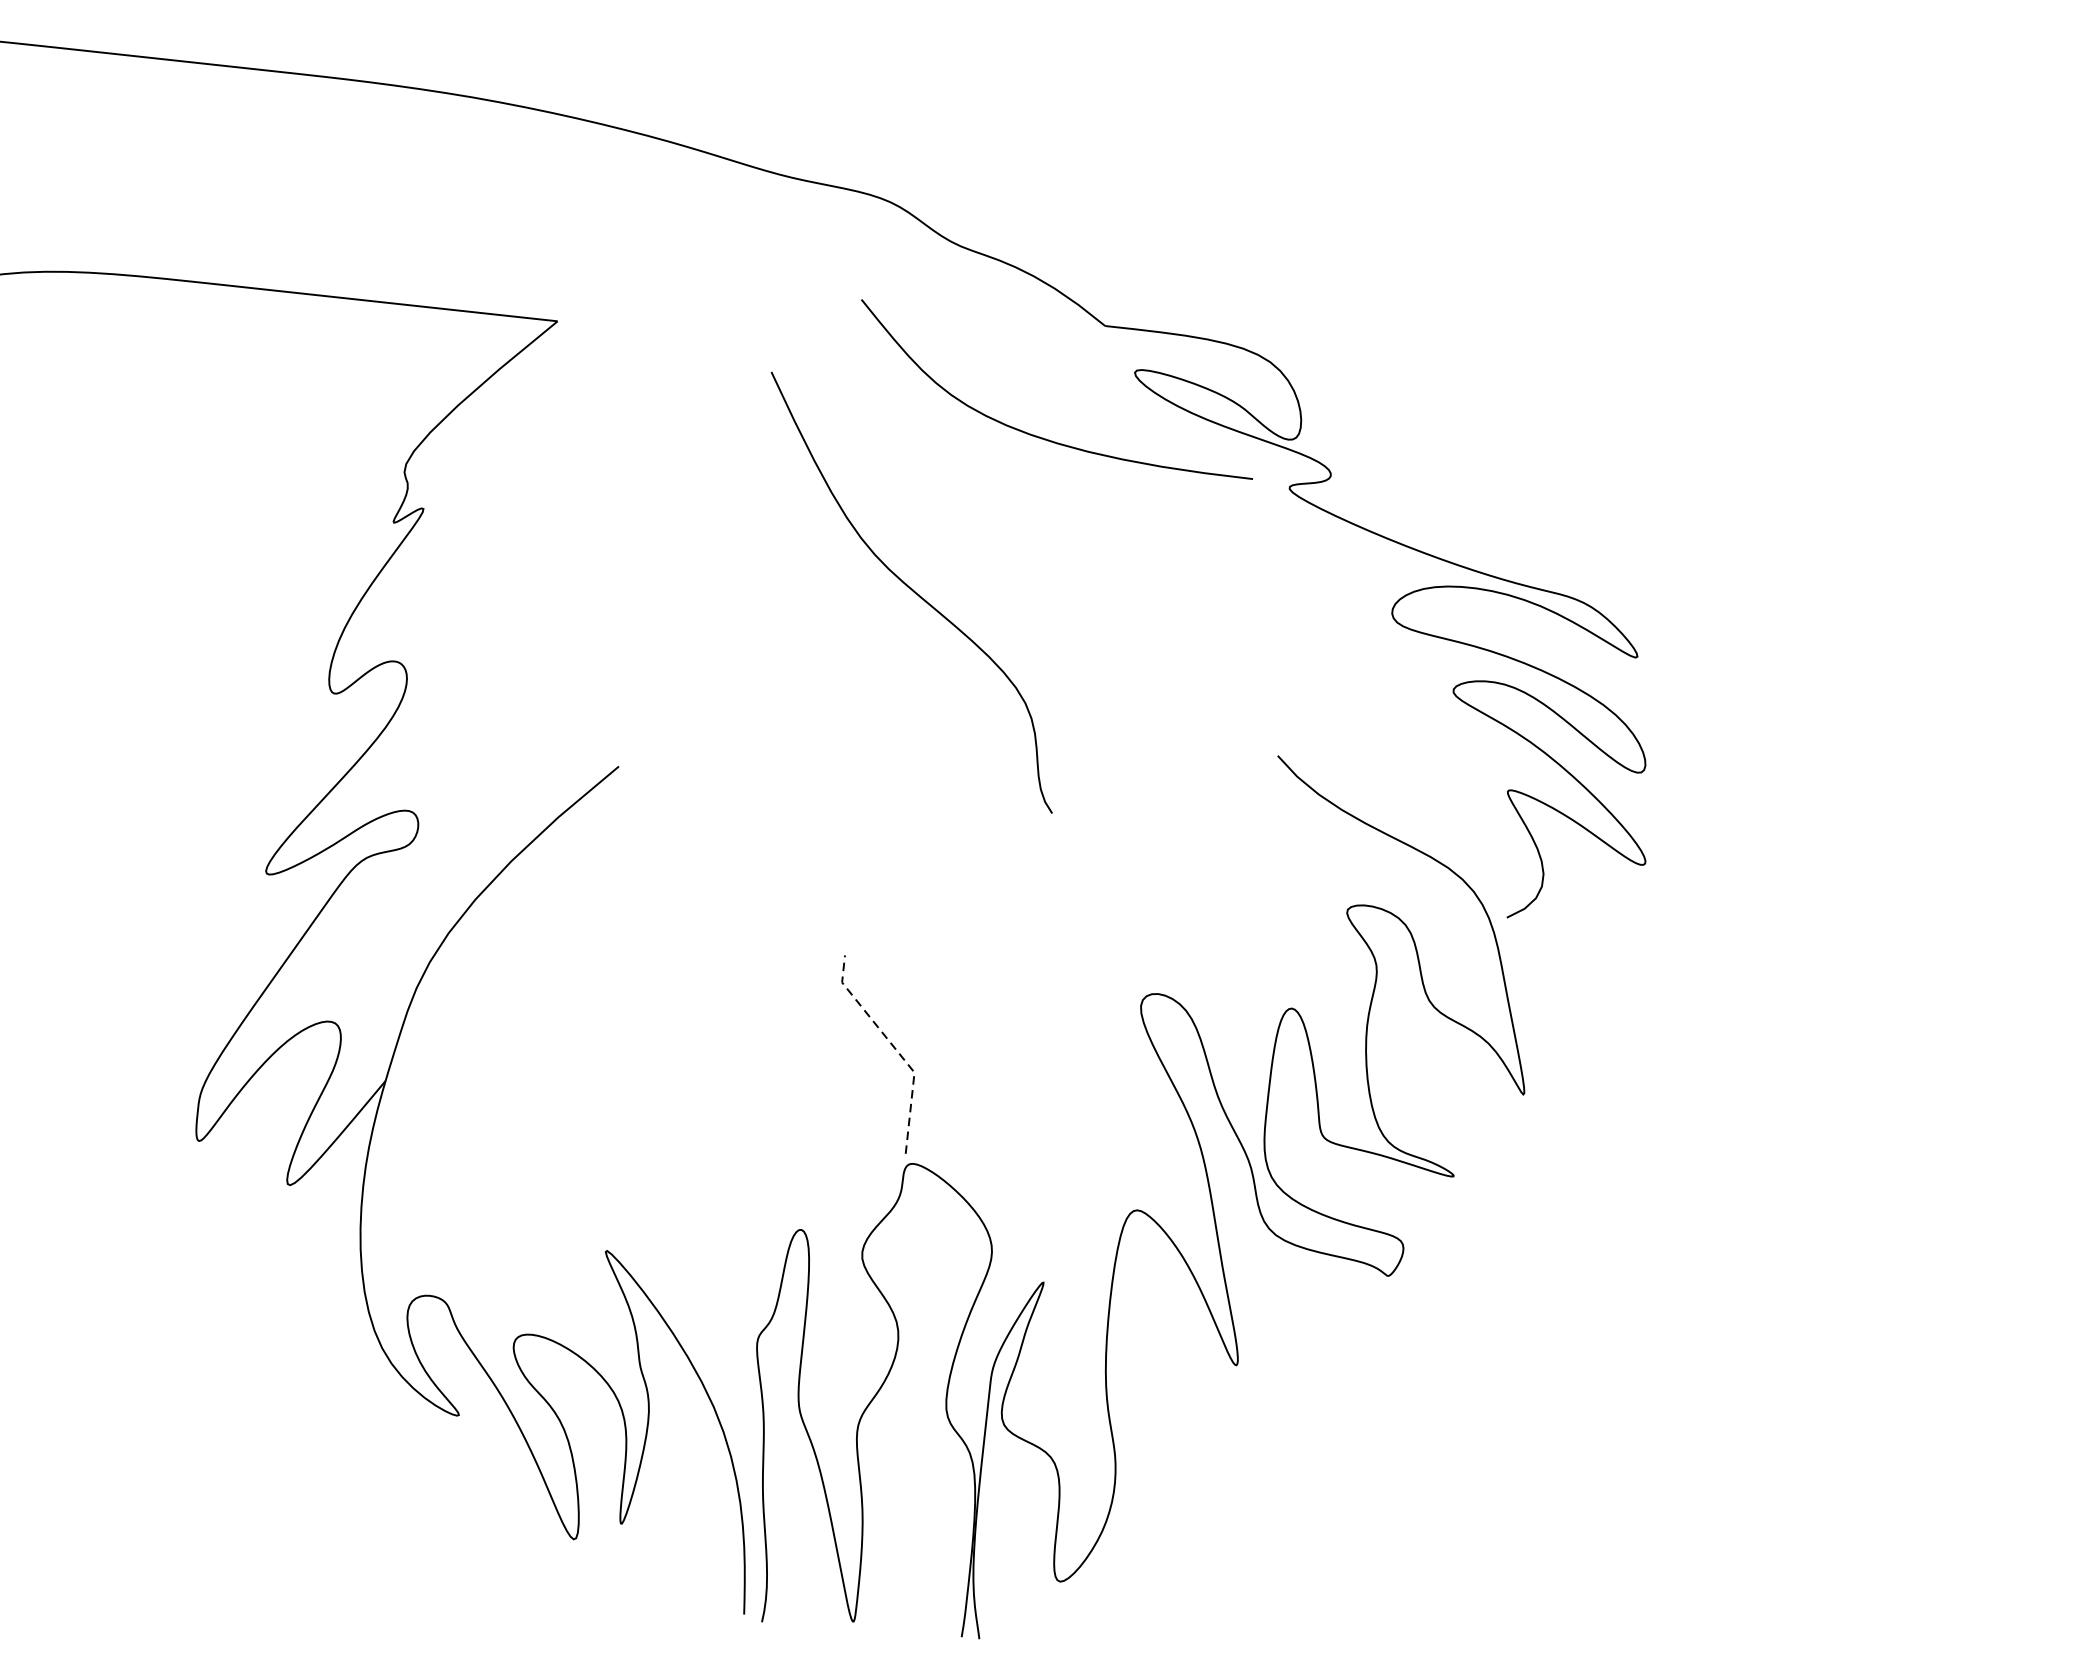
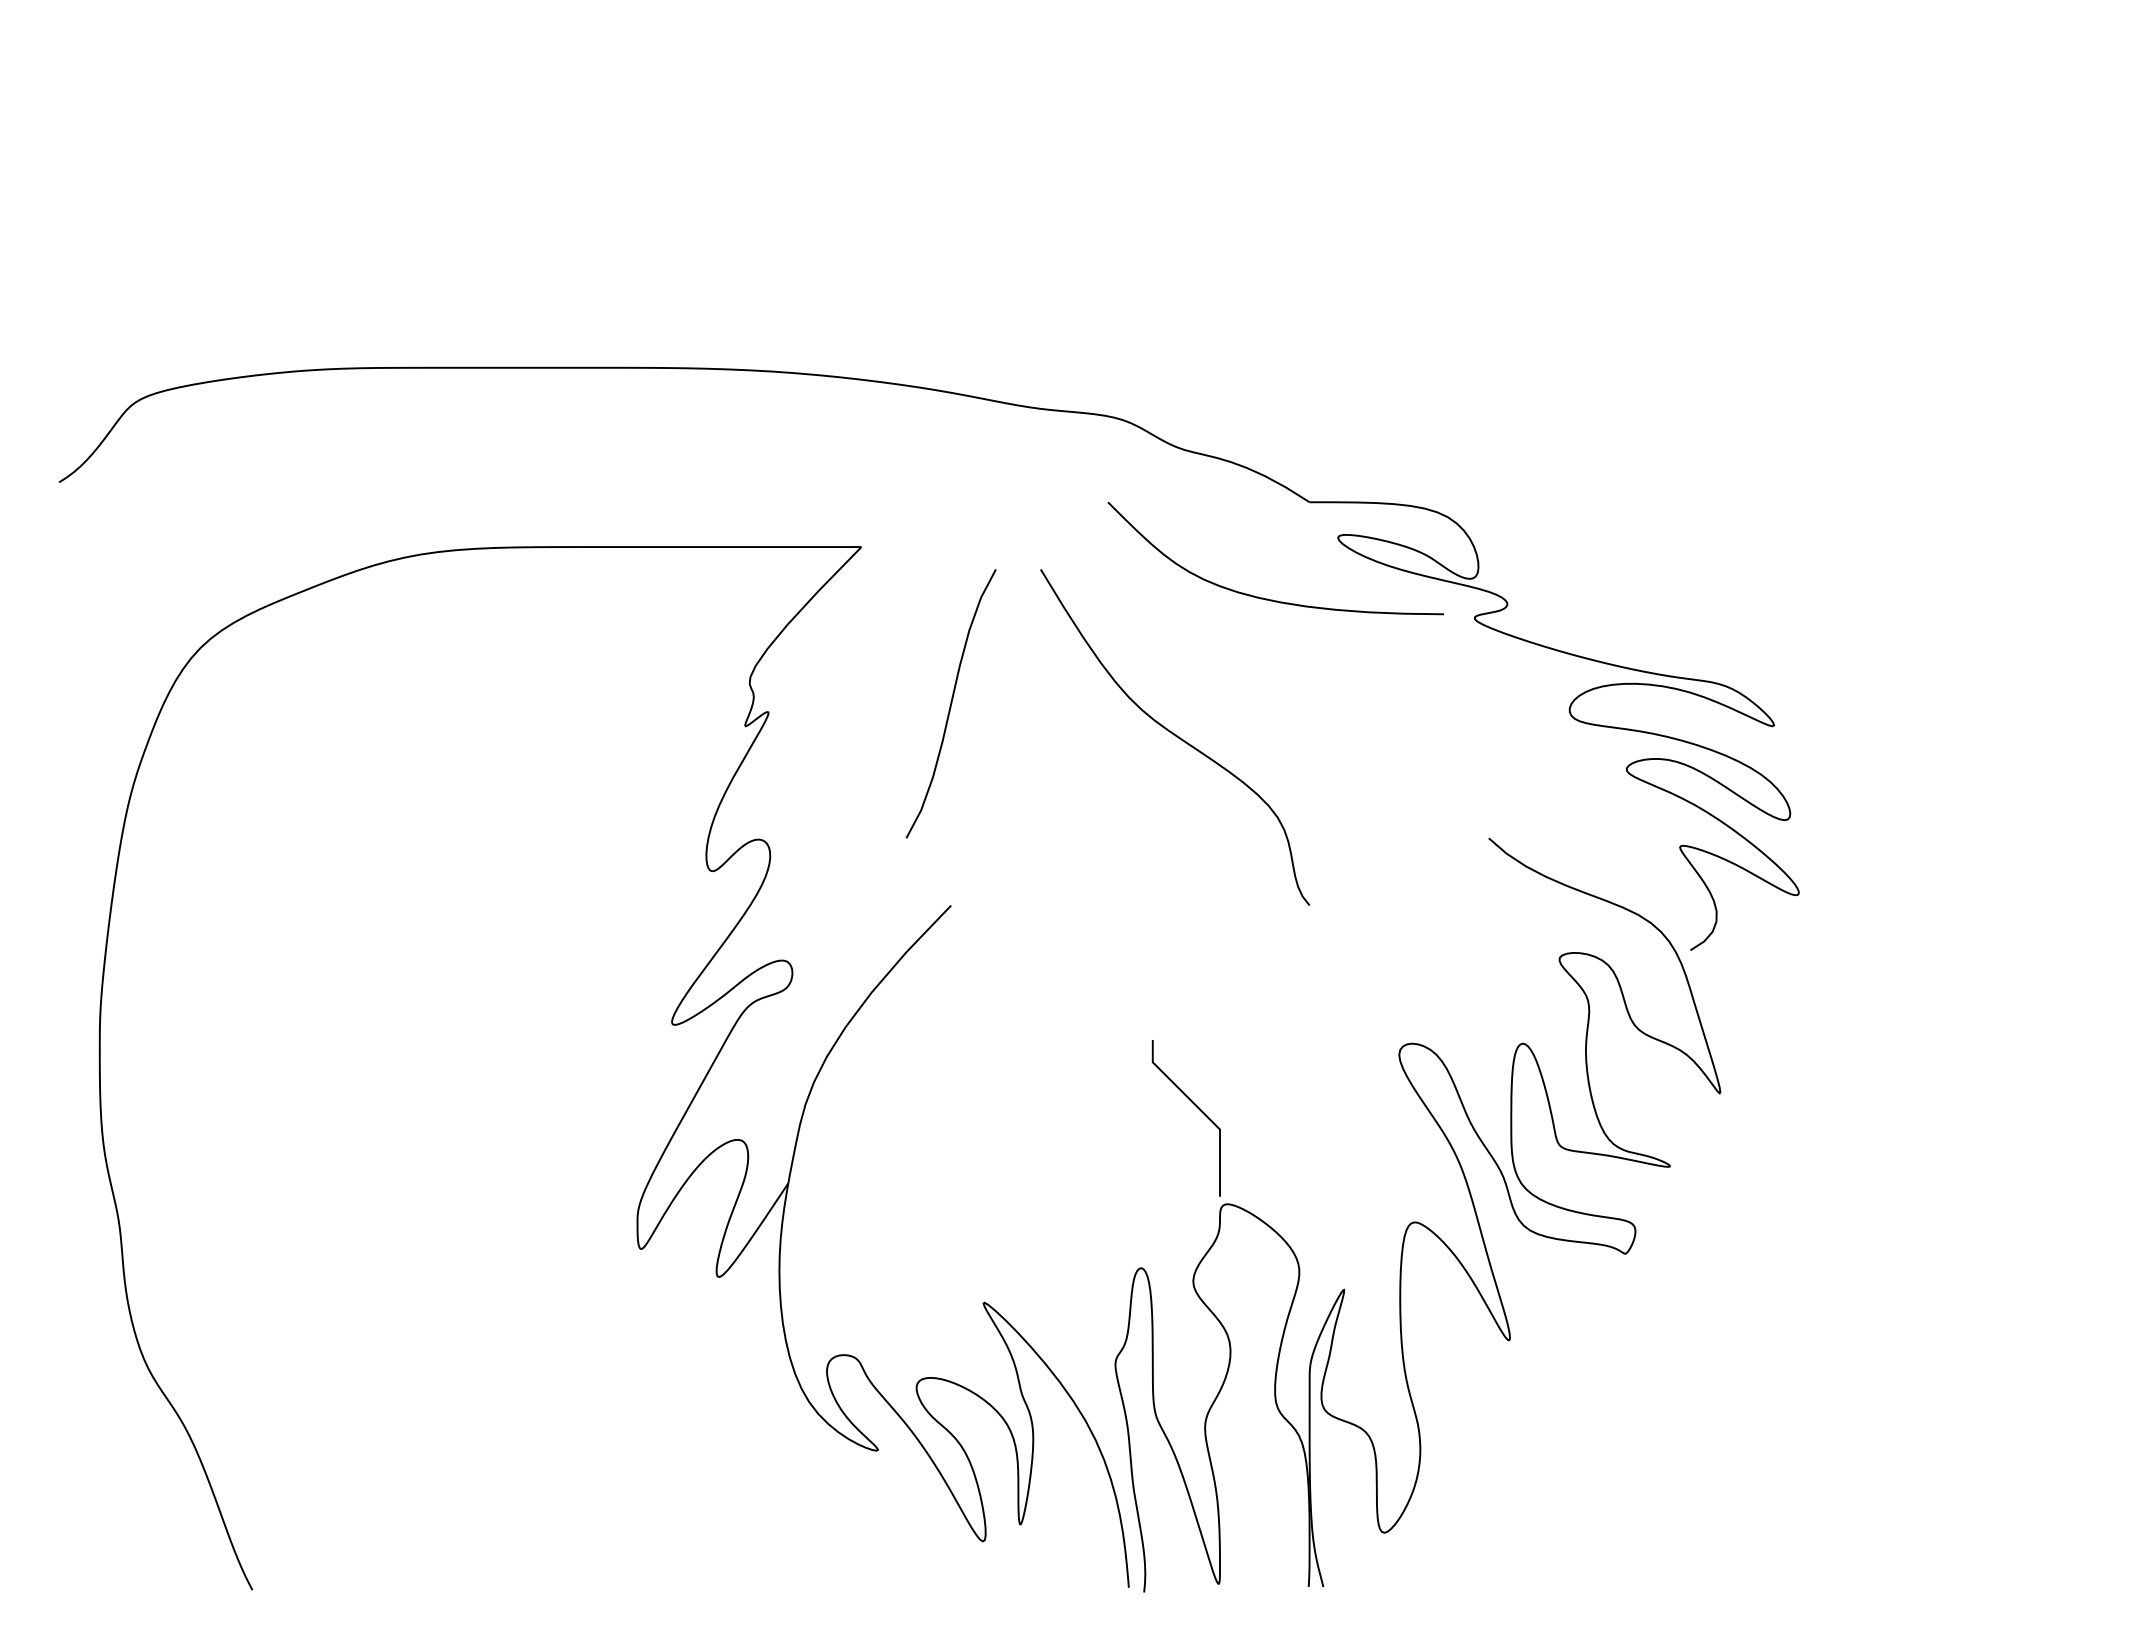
curve: (644, 522) -> (950, 703), added
line: (894, 1048) -> (1201, 1111), dashed -> solid

